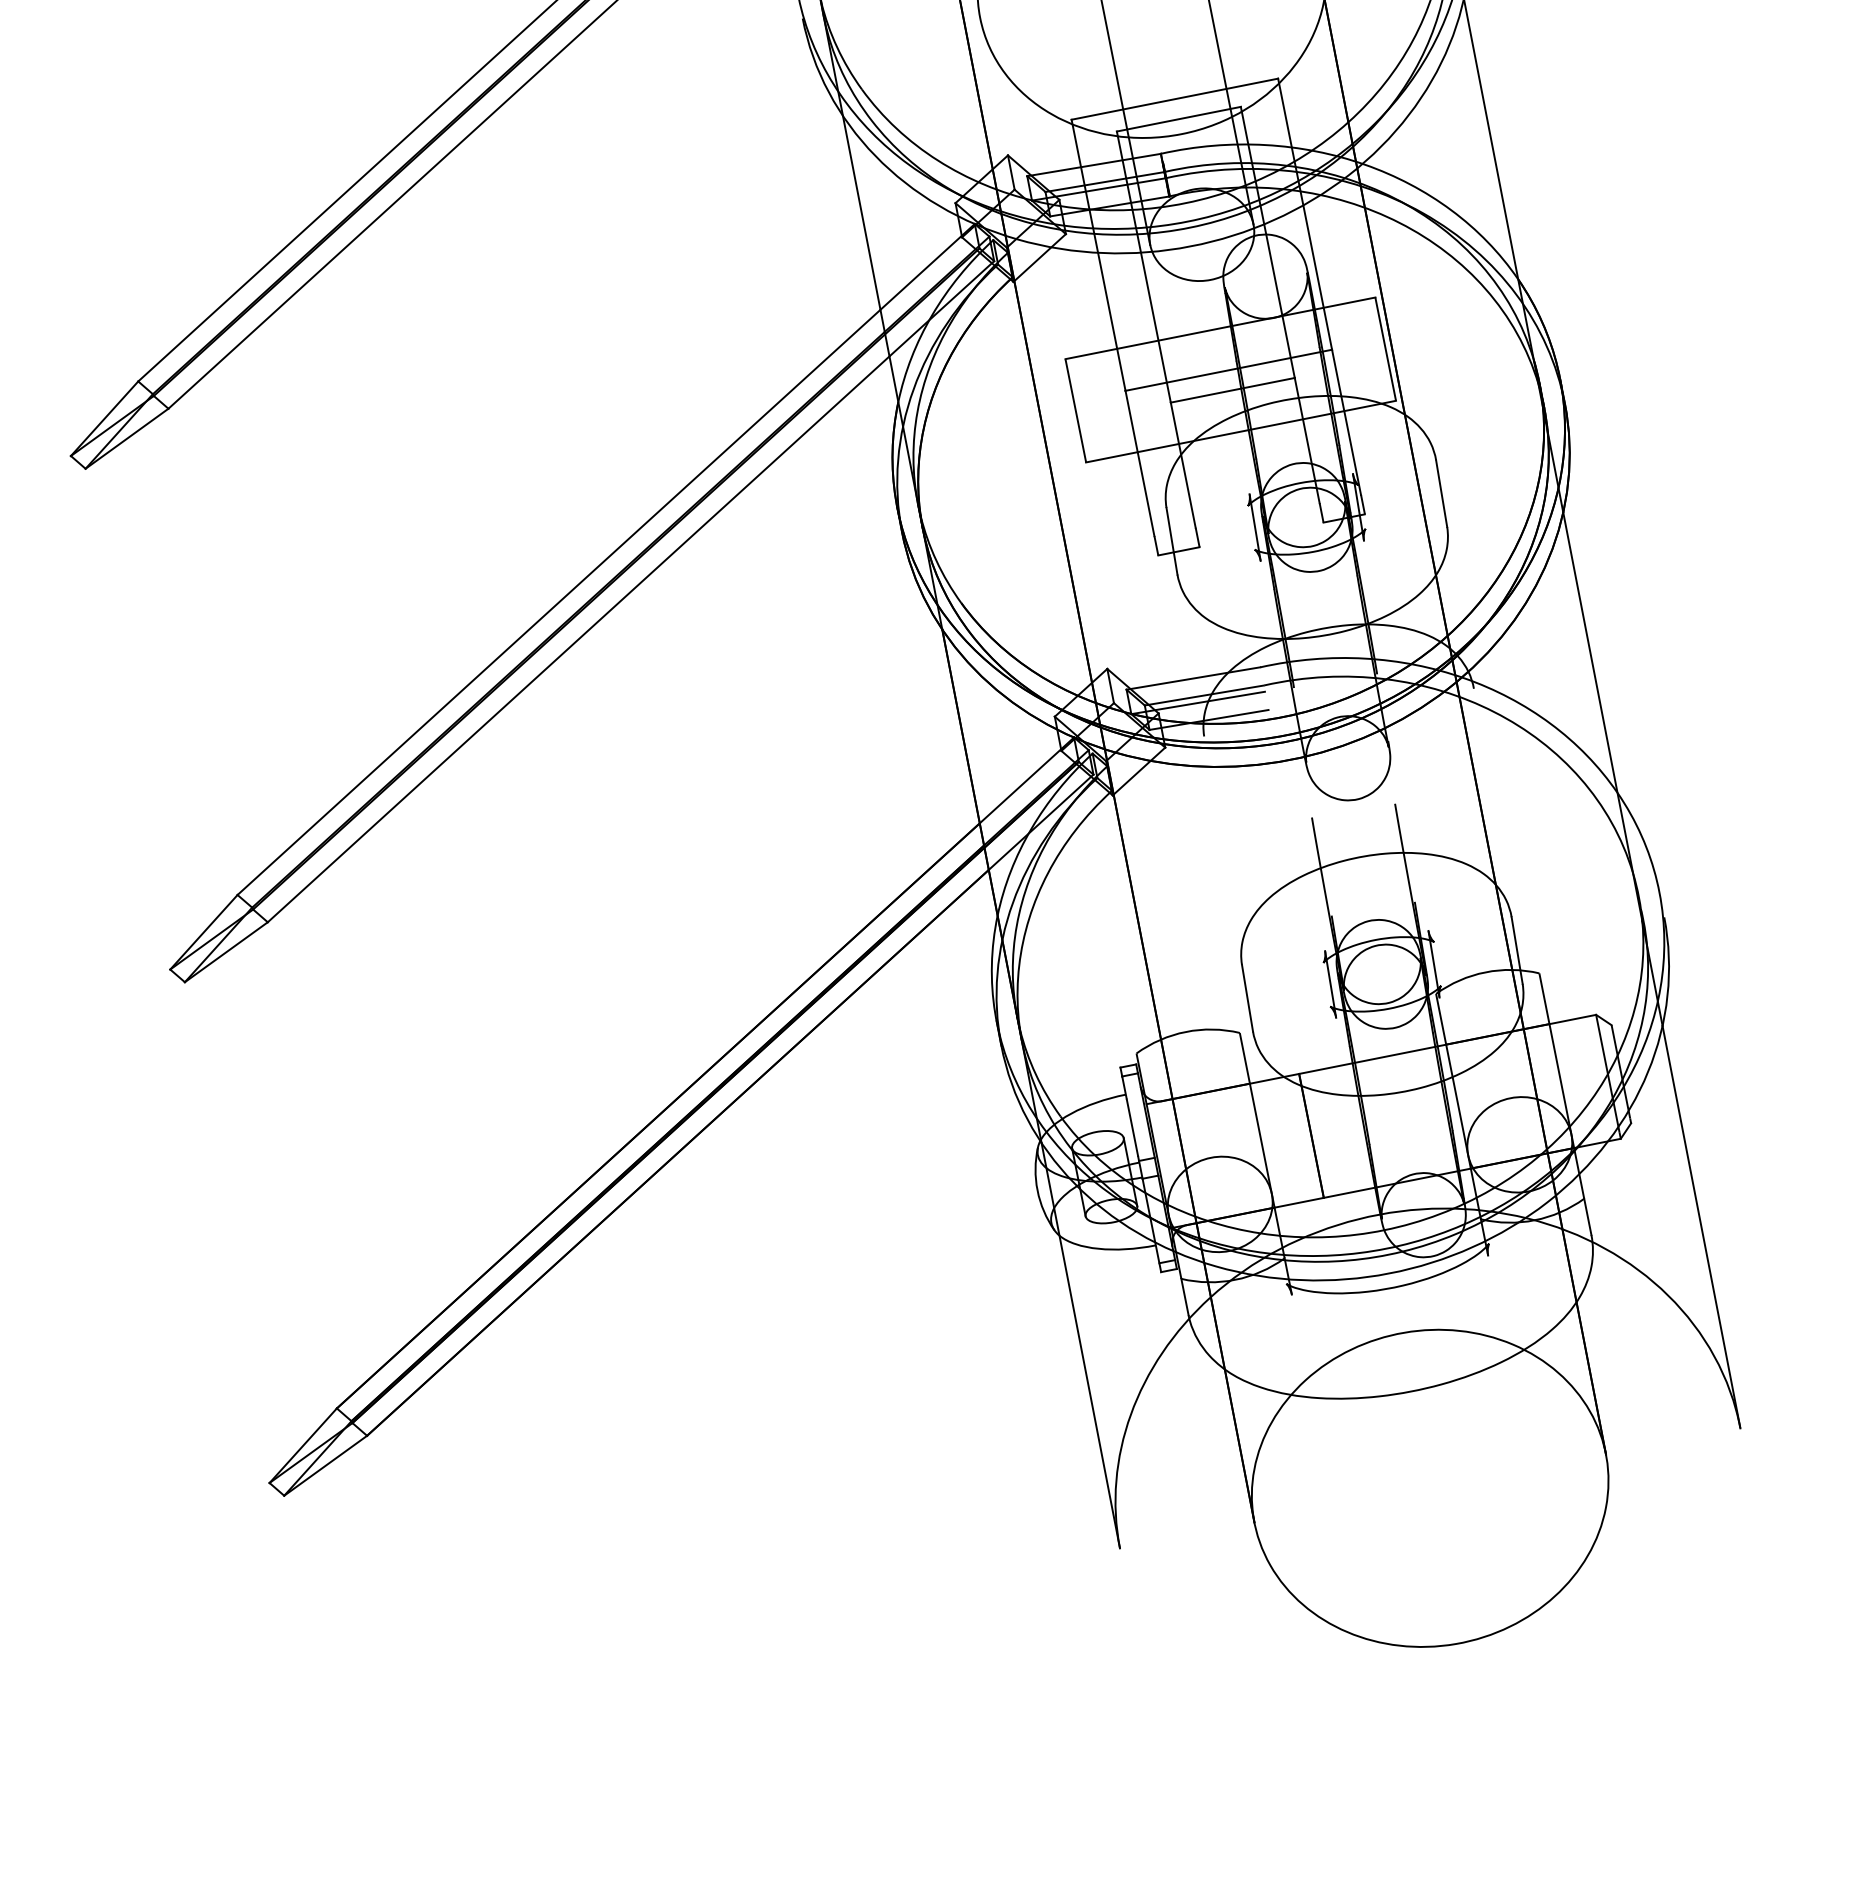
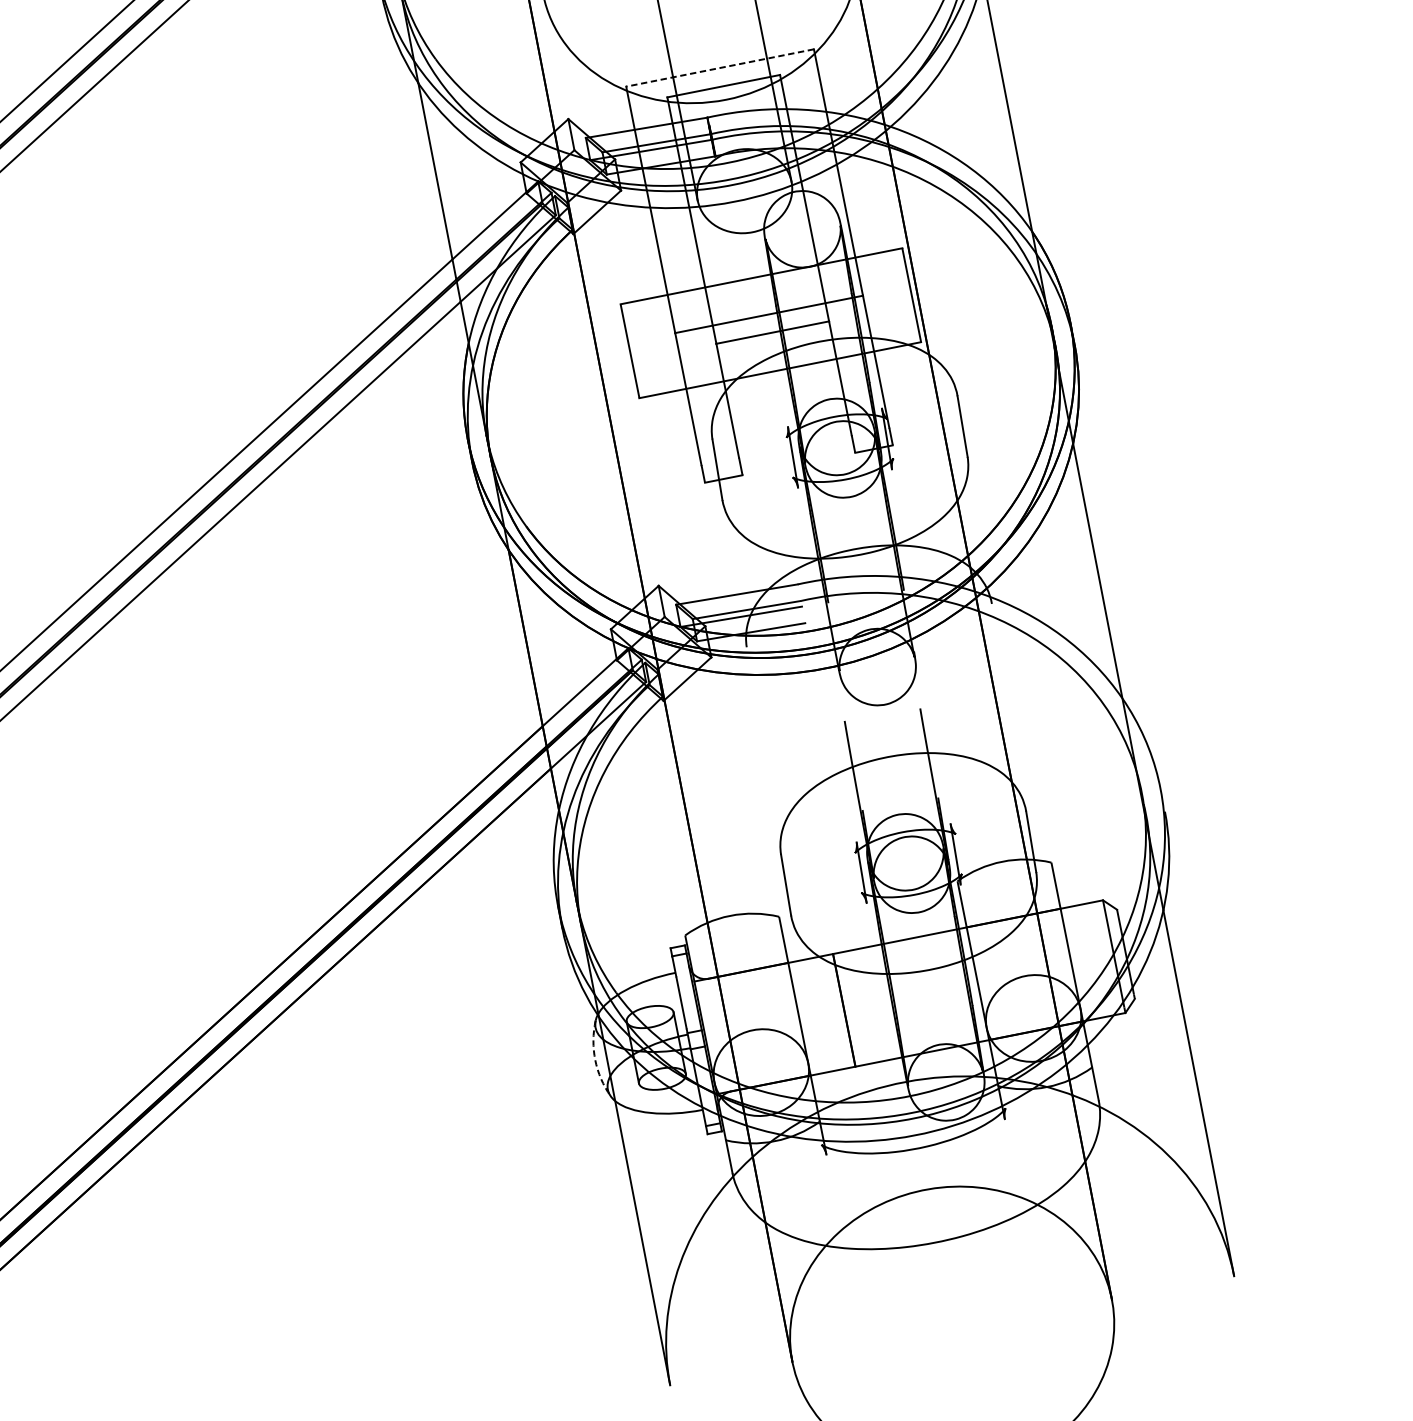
line: (1174, 99) -> (719, 68), solid -> dashed
arc: (1037, 1190) -> (595, 1059), solid -> dashed

